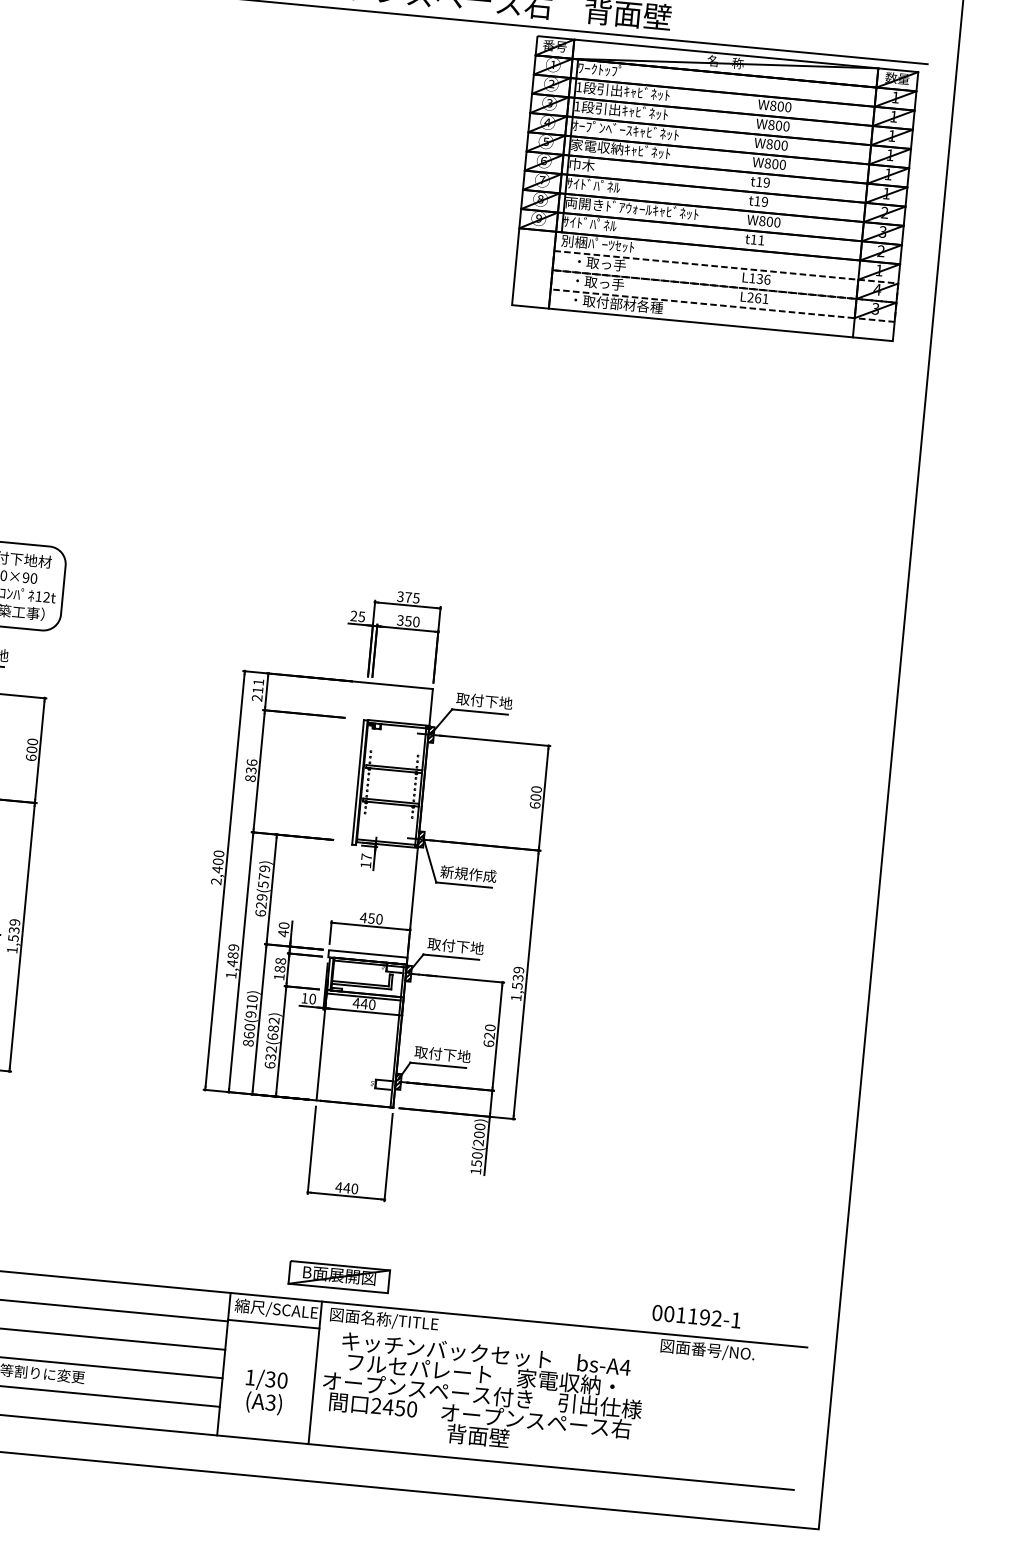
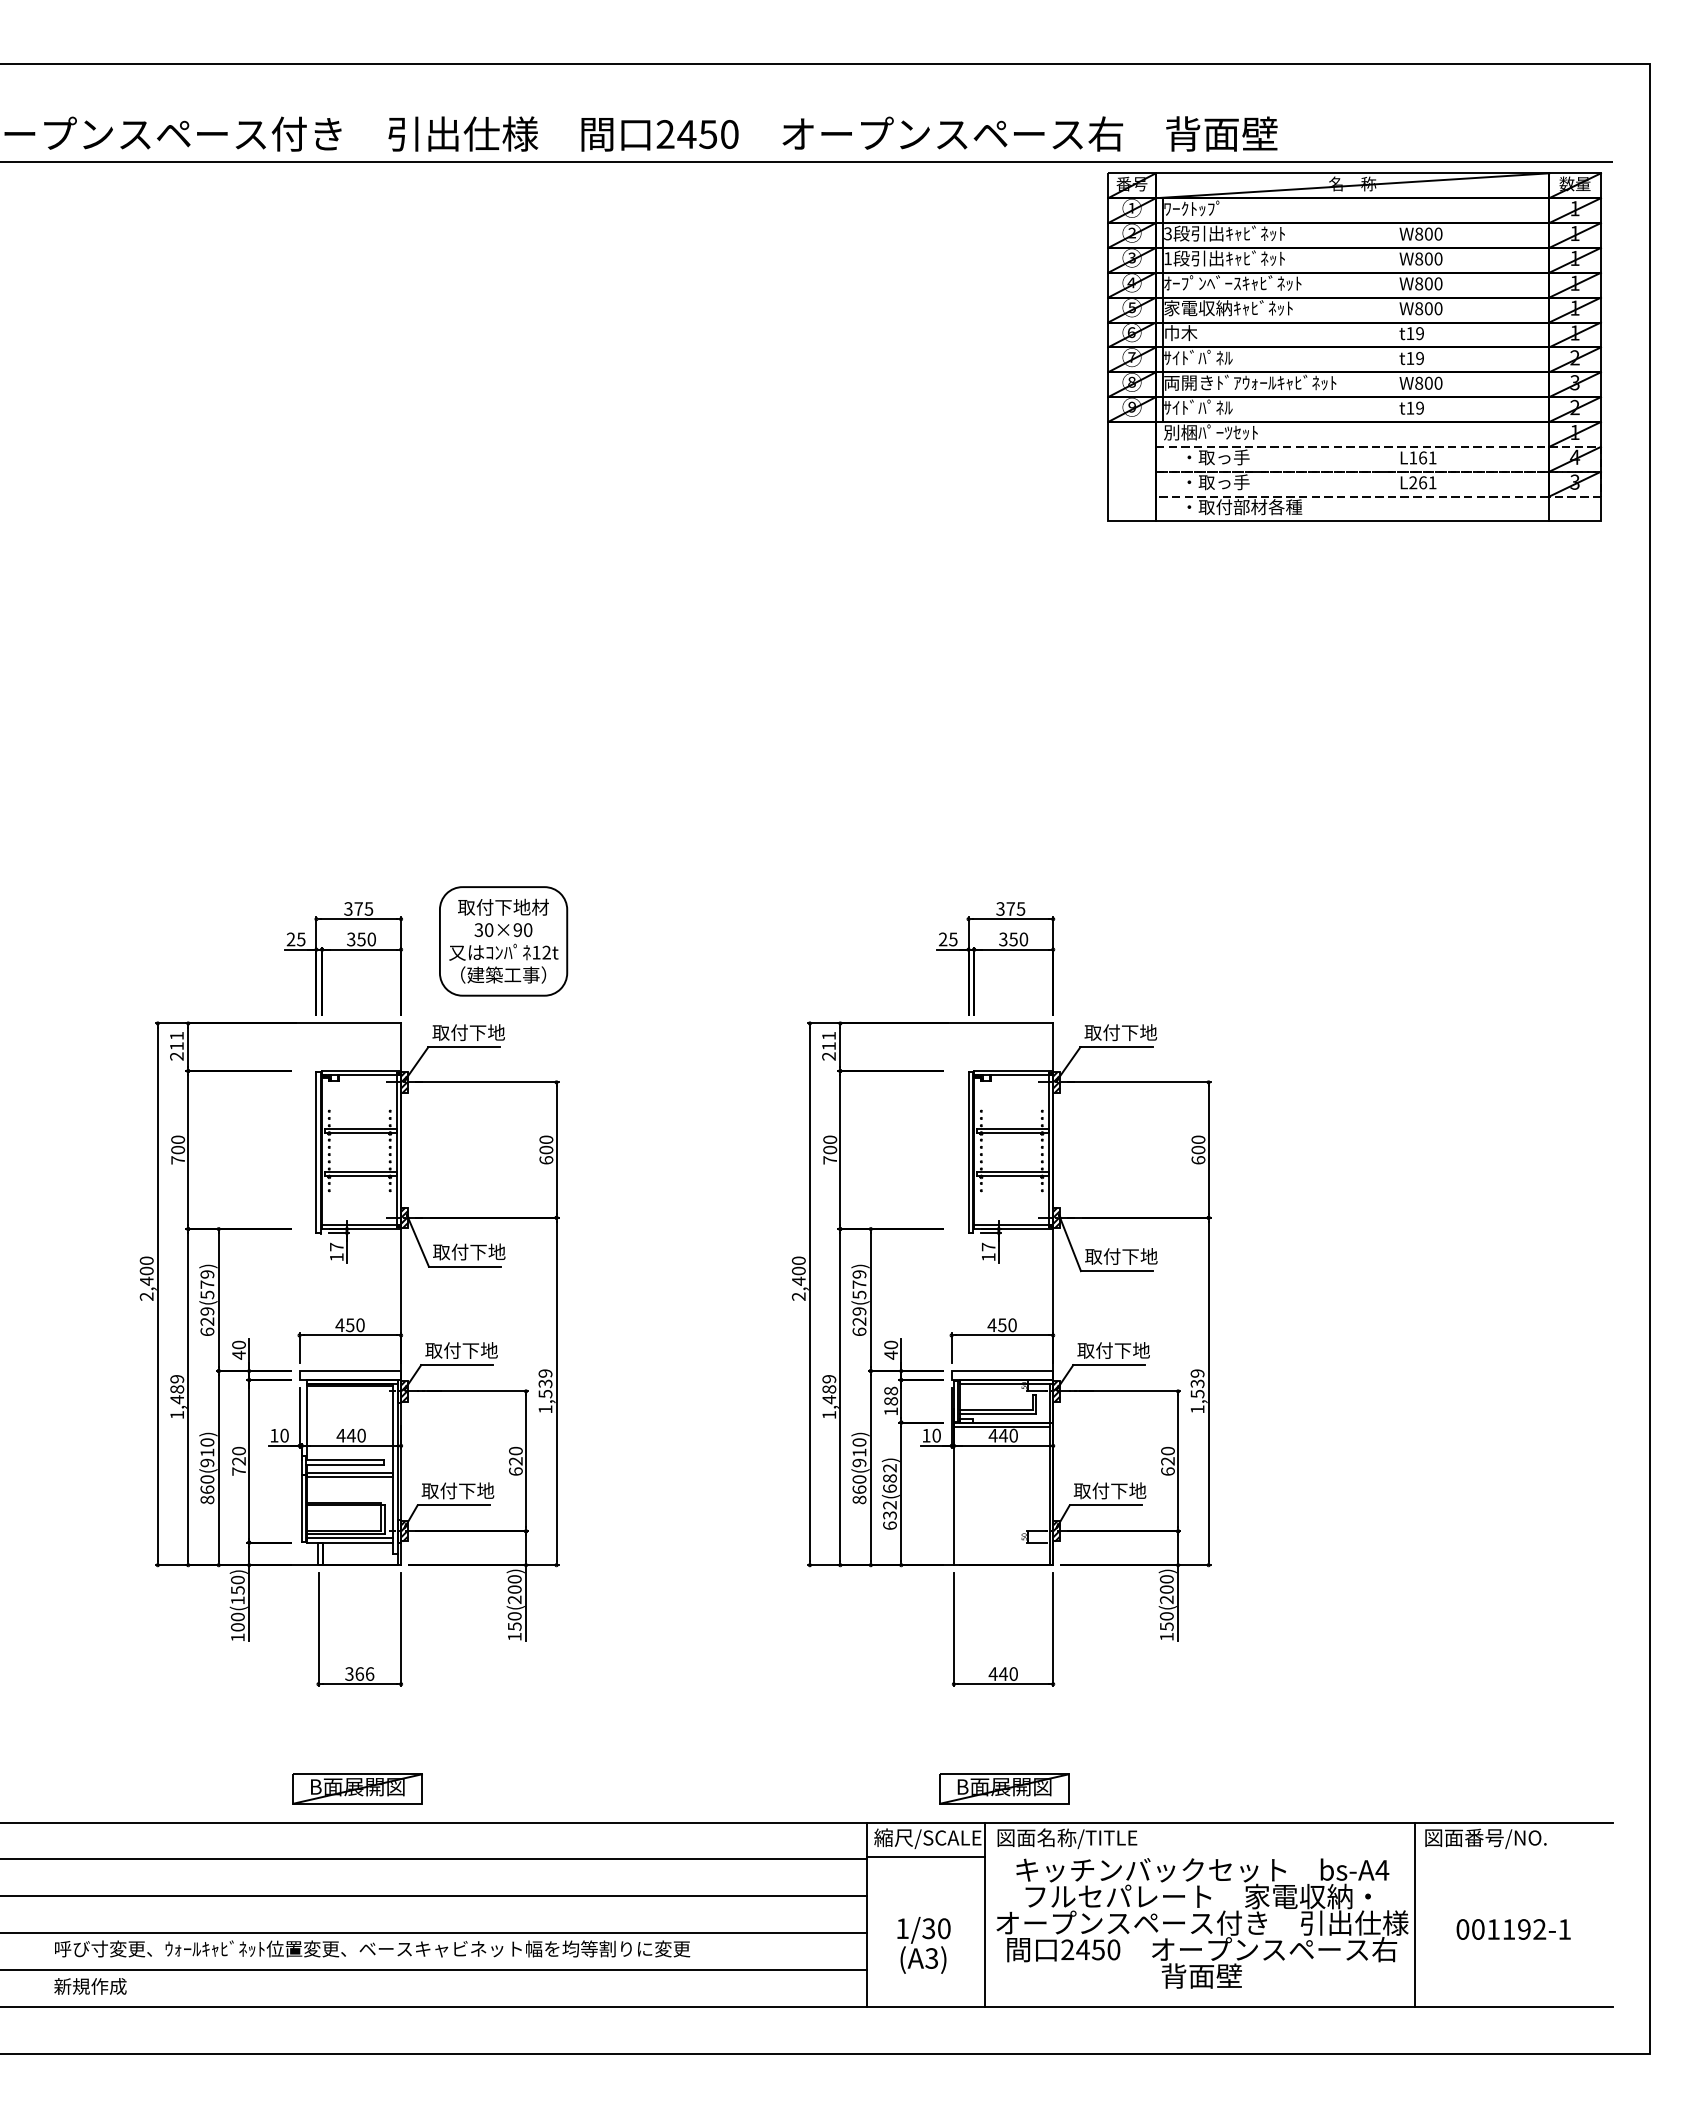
text: (578, 86) -> (1167, 233), 1 -> 3
text: (760, 239) -> (1419, 407), t11 -> t19
text: (763, 279) -> (1427, 457), L136 -> L161
text: (251, 770) -> (830, 1149), 836 -> 700
text: (468, 874) -> (1121, 1256), 新規作成 -> 取付下地
text: (696, 1316) -> (1513, 1929), moved
line: (646, 1404) -> (1414, 1914), added

